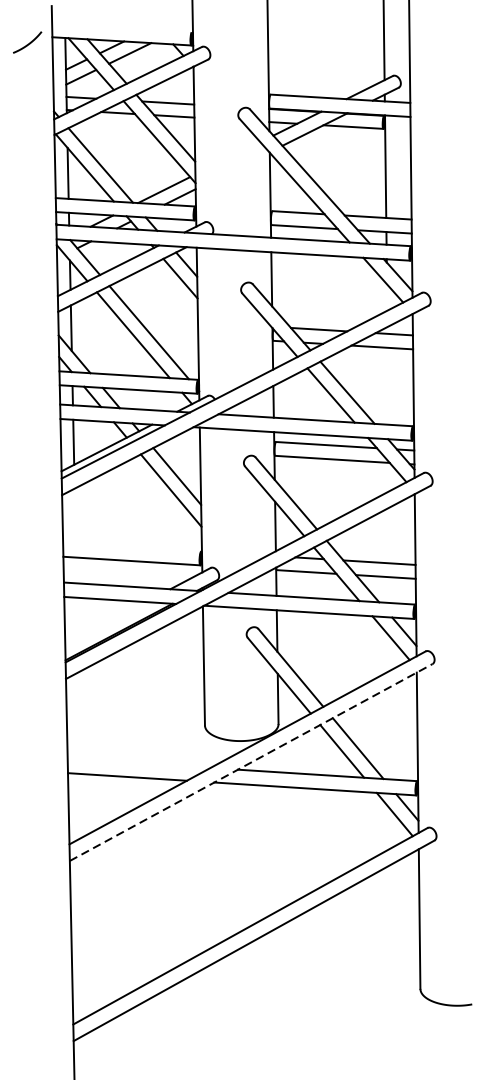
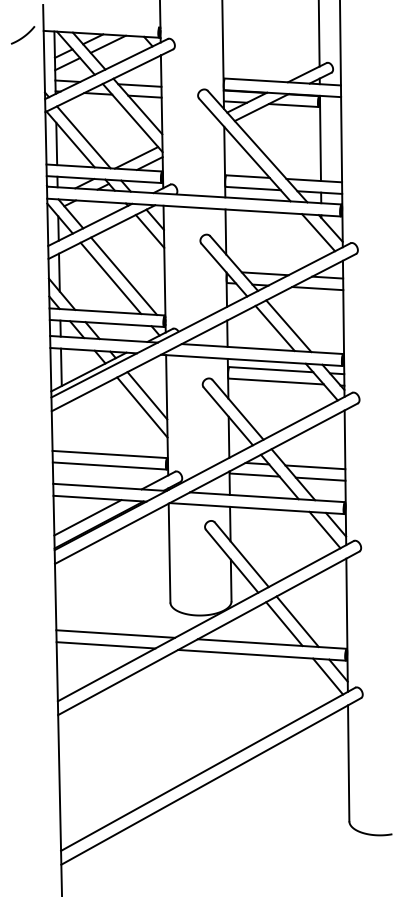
line: (131, 547) -> (109, 454), added
line: (105, 623) -> (87, 517), added
line: (138, 762) -> (115, 633), added
line: (252, 762) -> (209, 633), dashed -> solid

